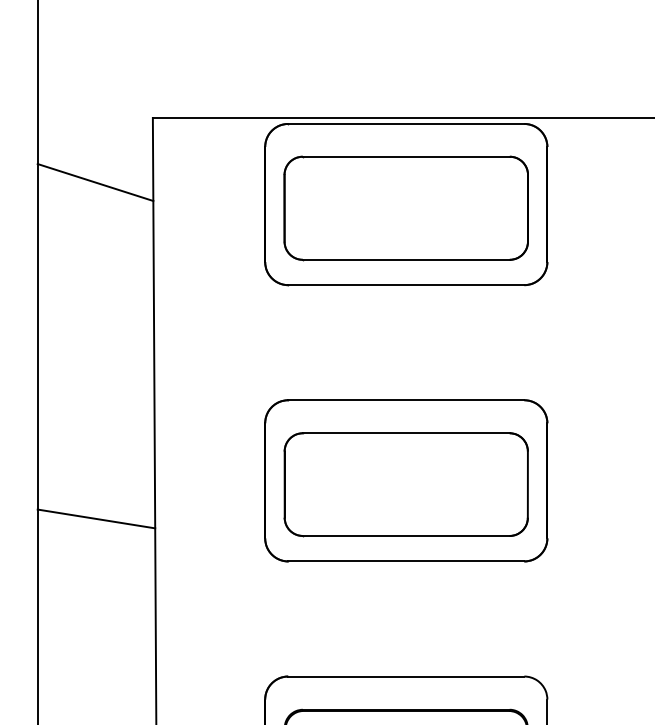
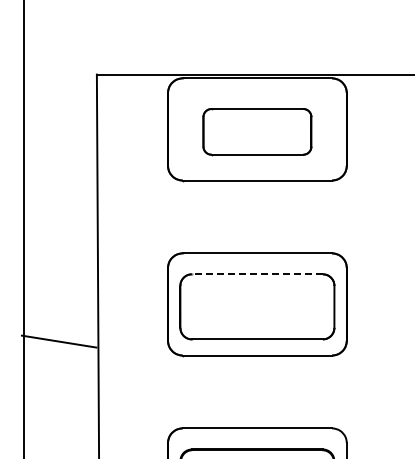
line: (95, 182) -> (60, 115), removed
part: (406, 207) -> (257, 131), size x0.7
line: (406, 433) -> (257, 274), solid -> dashed
line: (95, 518) -> (58, 341), moved

